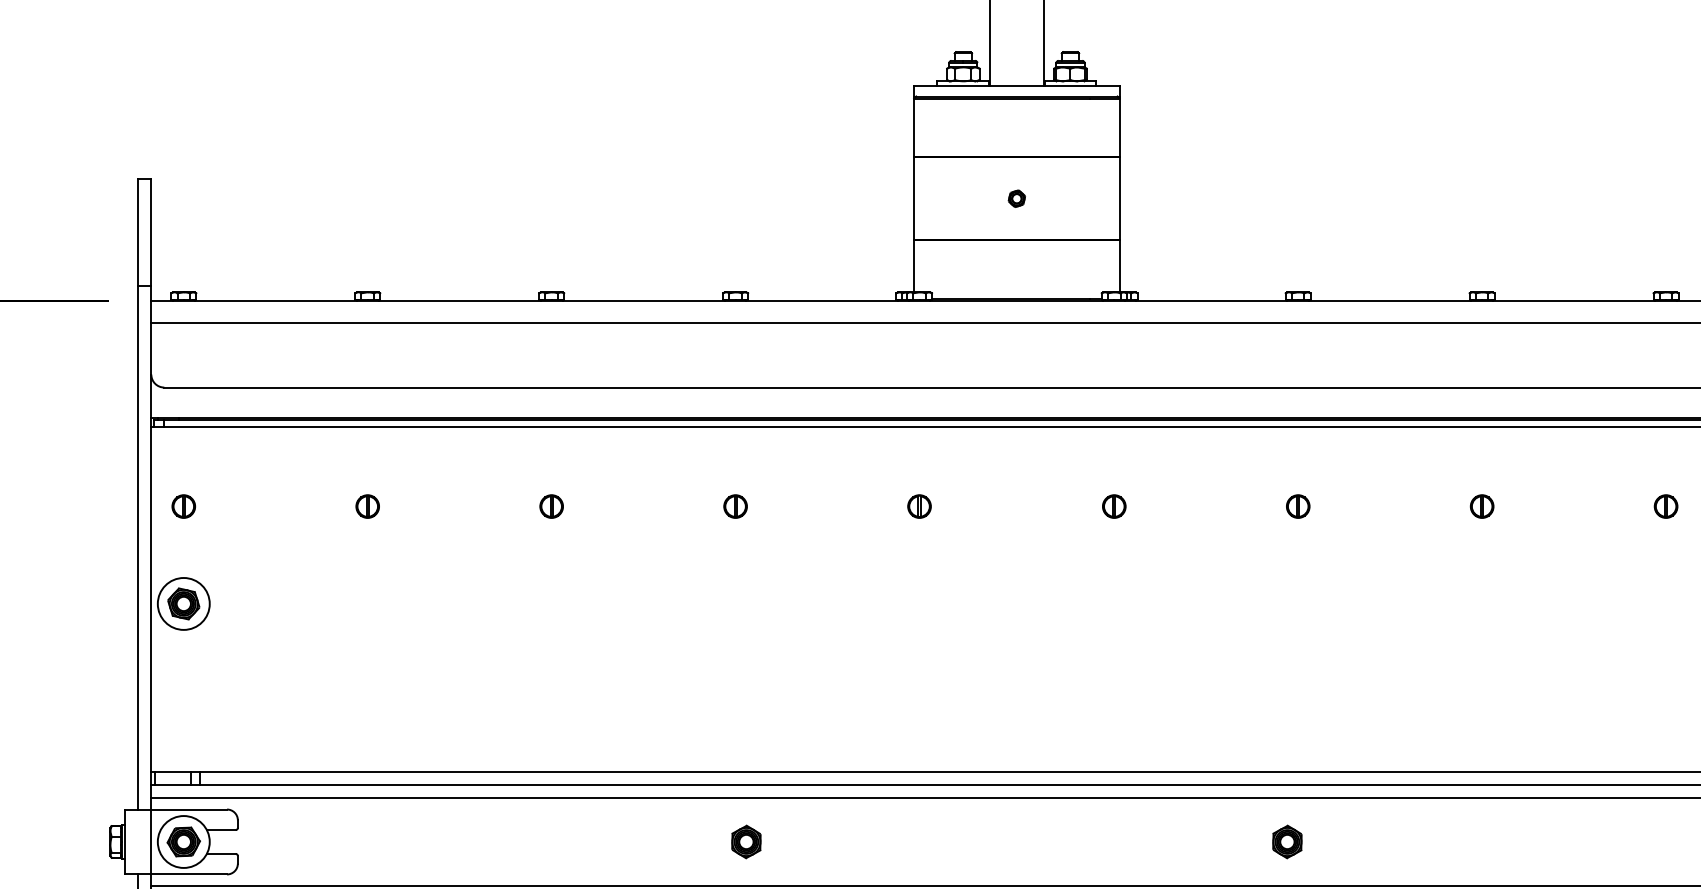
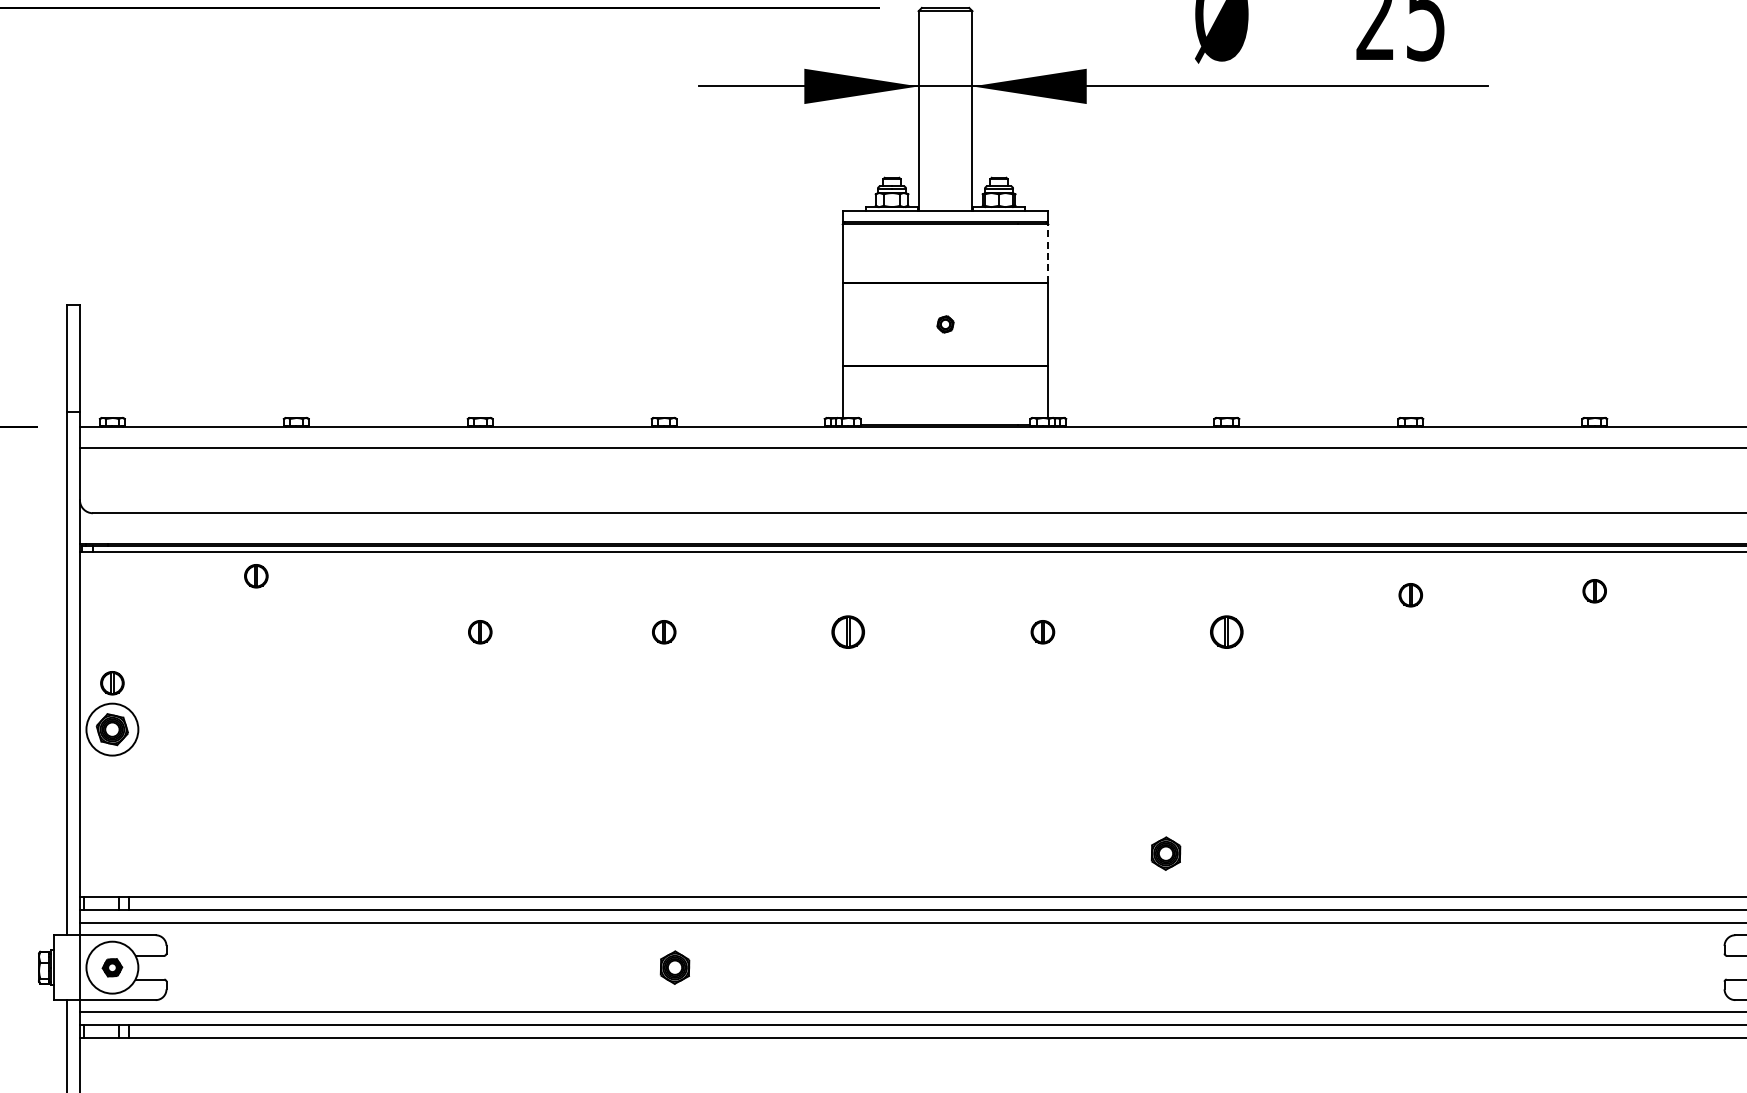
line: (1119, 127) -> (1048, 253), solid -> dashed
part: (183, 506) -> (112, 683), moved
part: (367, 506) -> (256, 576), moved
part: (918, 506) -> (847, 632), size x1.4
part: (1297, 506) -> (1226, 632), size x1.4
part: (1481, 506) -> (1410, 595), moved
part: (1665, 506) -> (1594, 591), moved
part: (183, 841) -> (112, 967), size x0.6
part: (1286, 841) -> (1165, 853), moved

